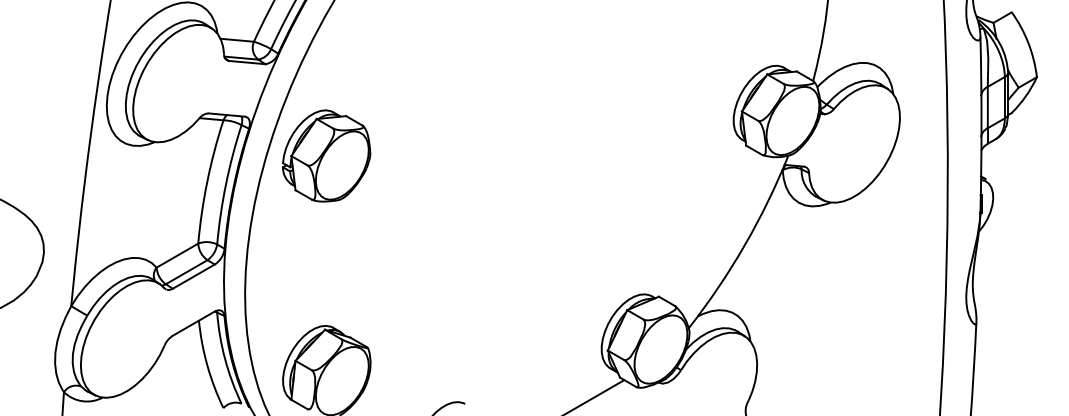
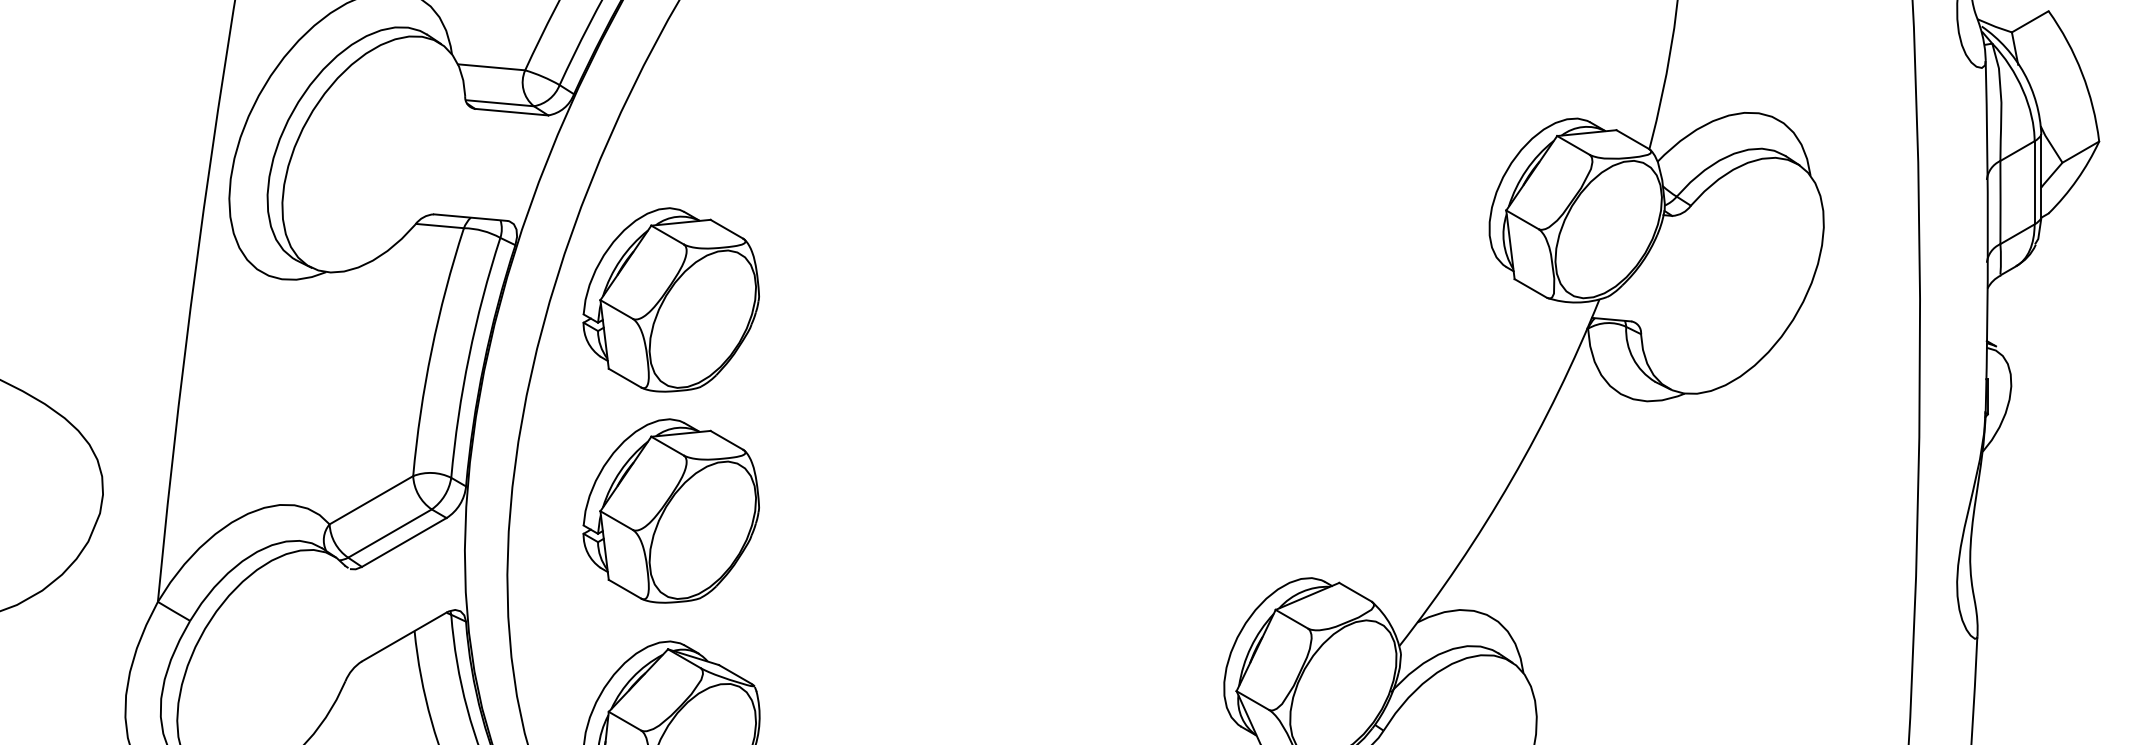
part: (326, 260) -> (671, 510), added

